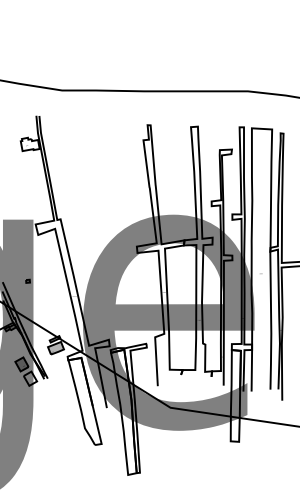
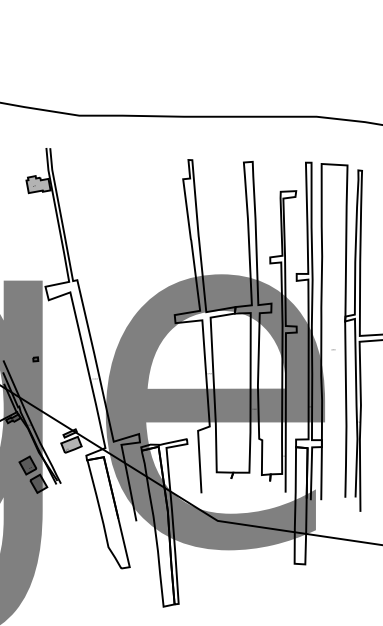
fill: (29, 144) -> (37, 184), added
fill: (30, 378) -> (38, 483), added

